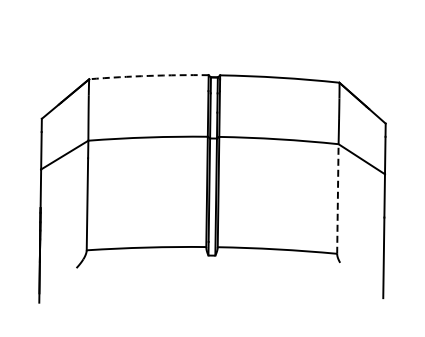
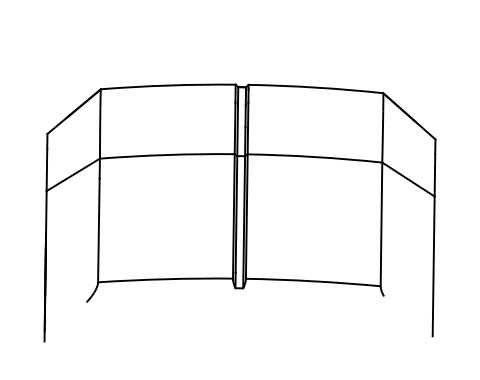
arc: (148, 75) -> (167, 85), dashed -> solid
line: (337, 199) -> (381, 224), dashed -> solid

